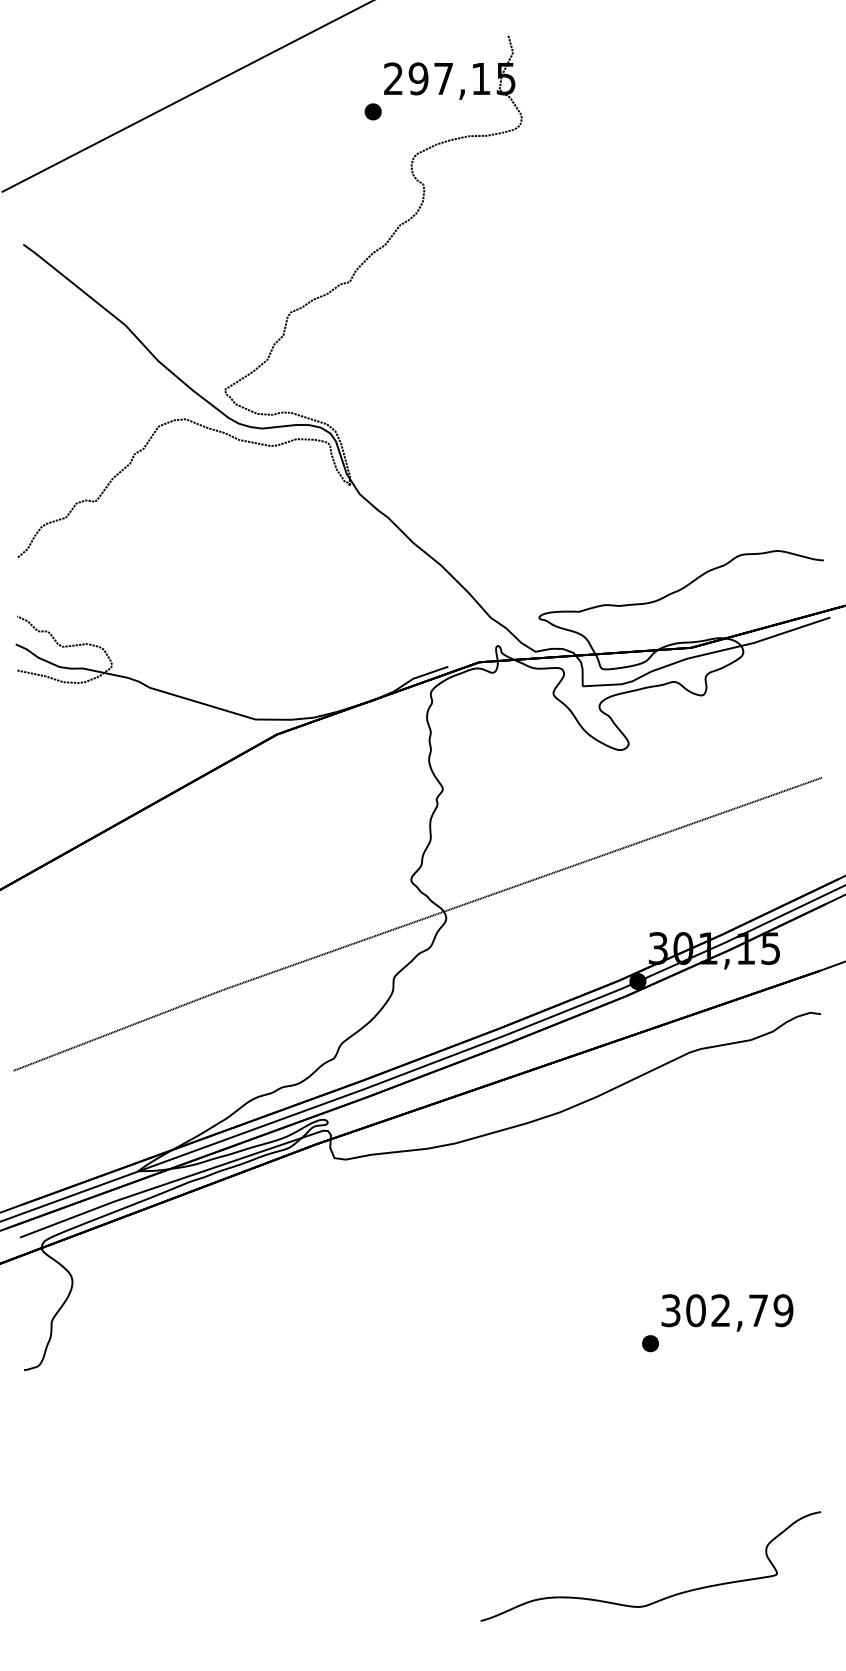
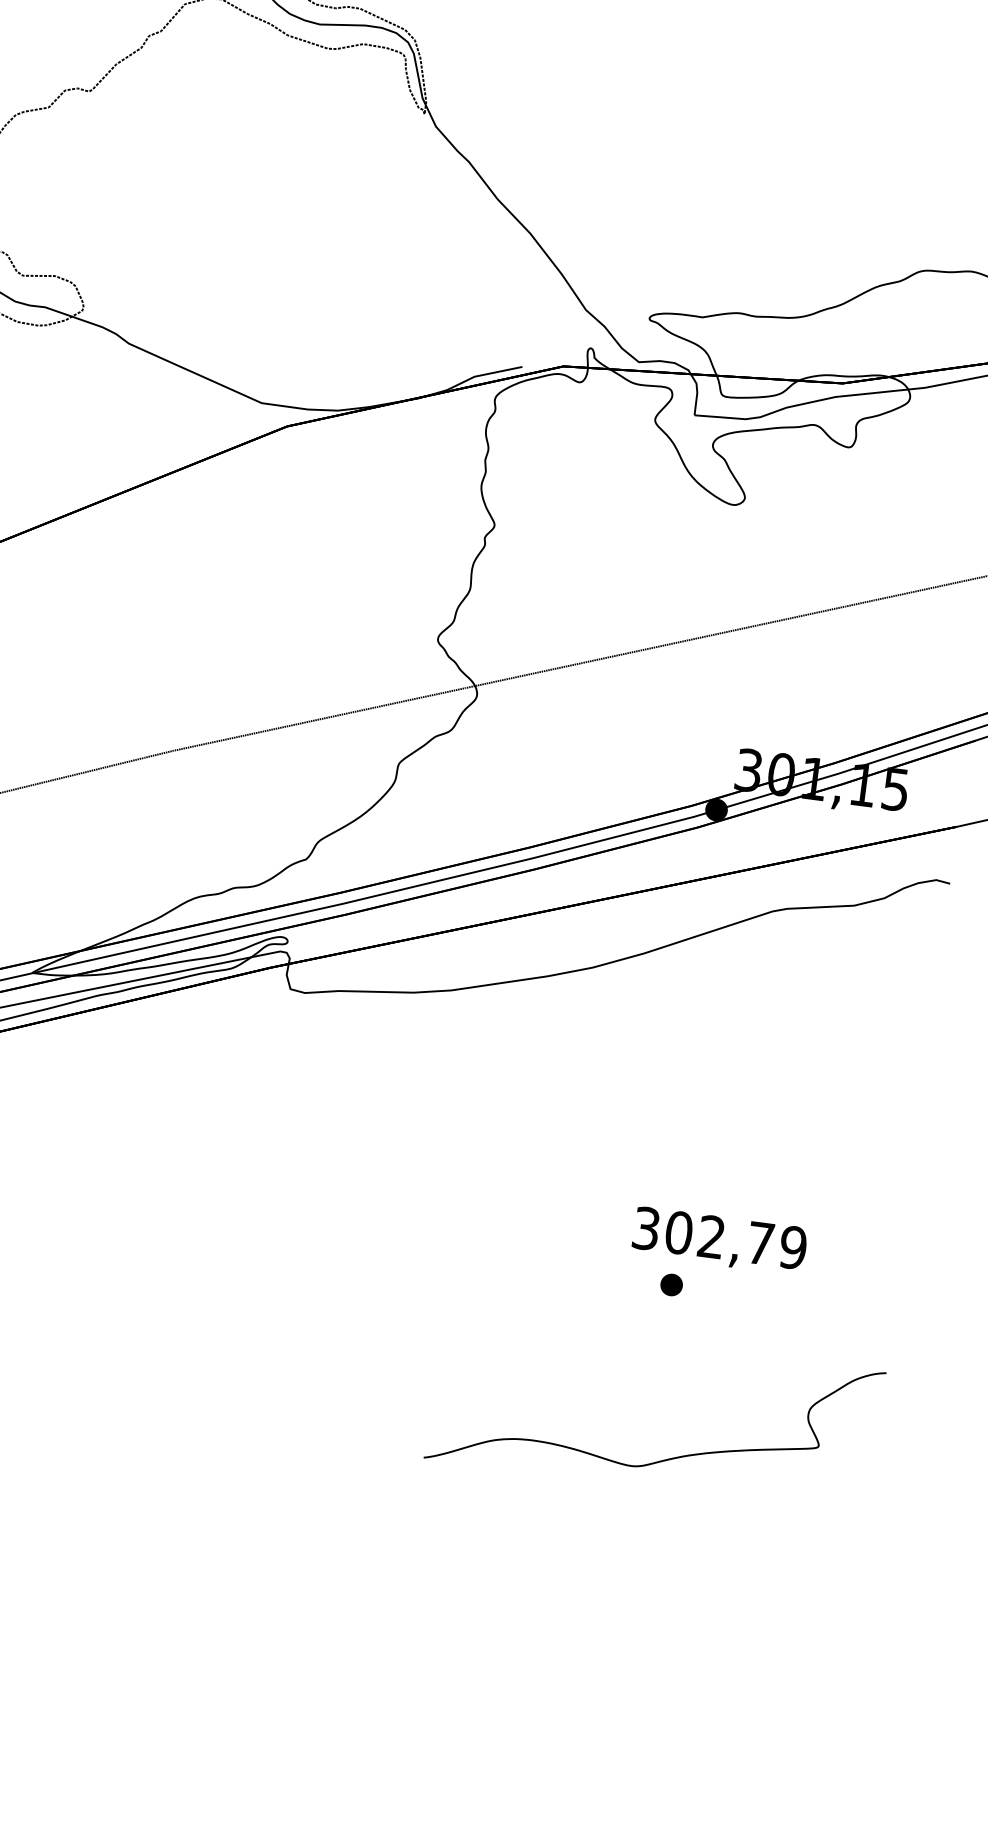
text: (727, 1312) -> (719, 1240), moved
curve: (664, 1597) -> (667, 1458), moved

